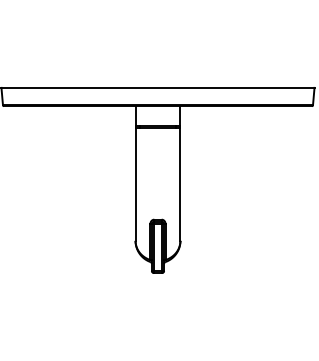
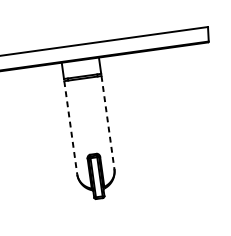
line: (135, 185) -> (70, 128), solid -> dashed
line: (180, 185) -> (108, 123), solid -> dashed

